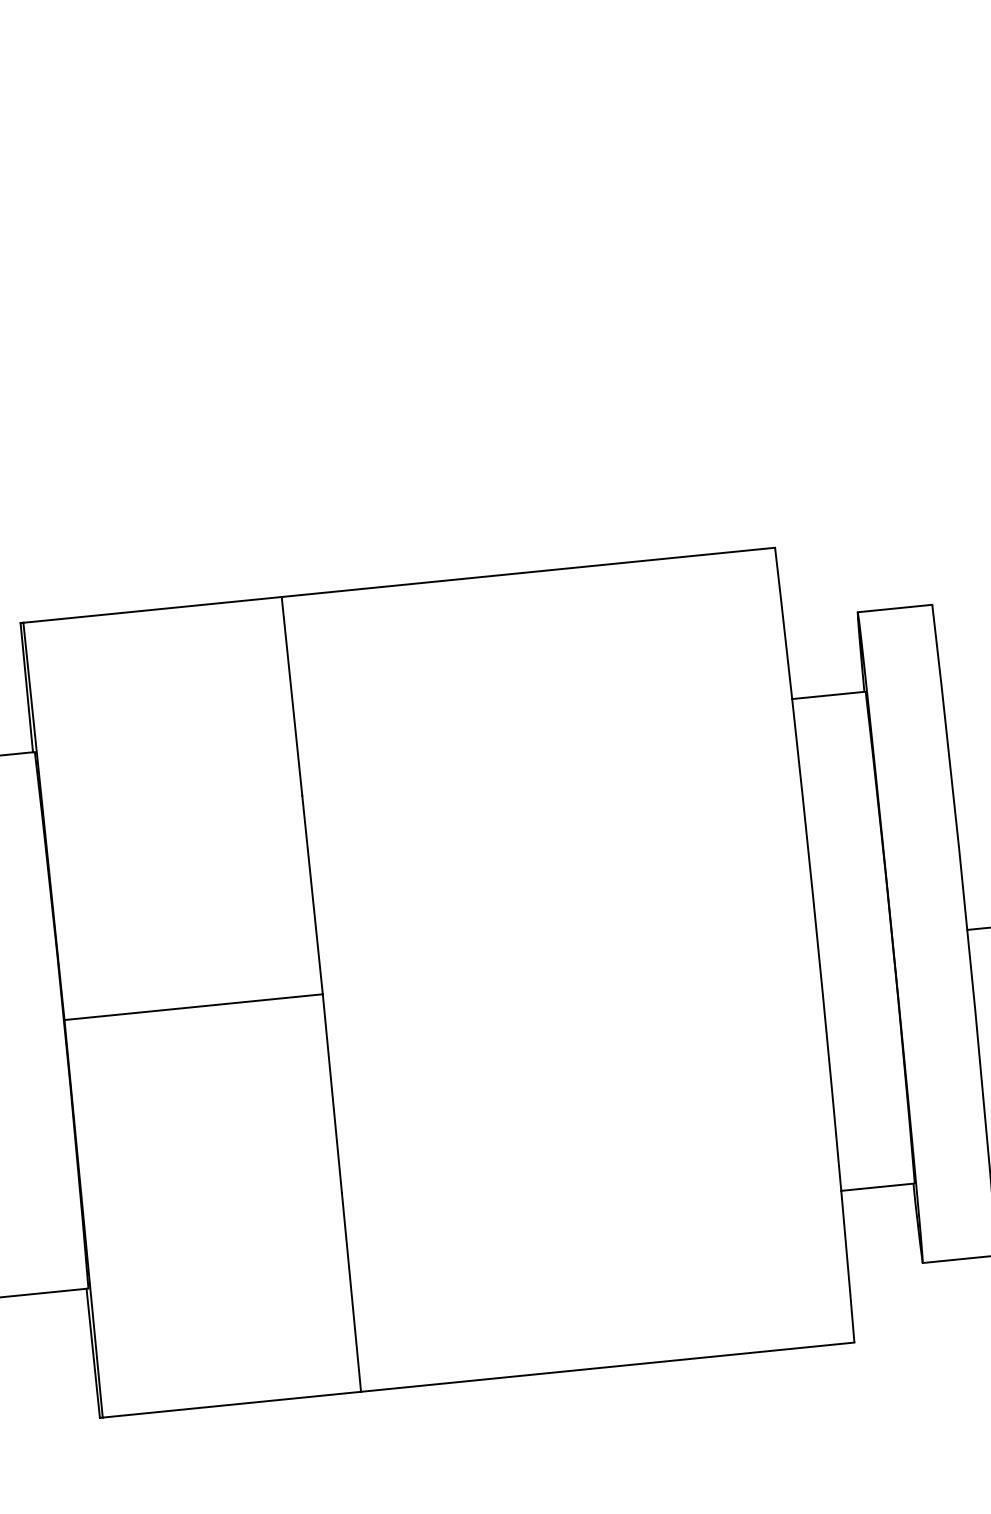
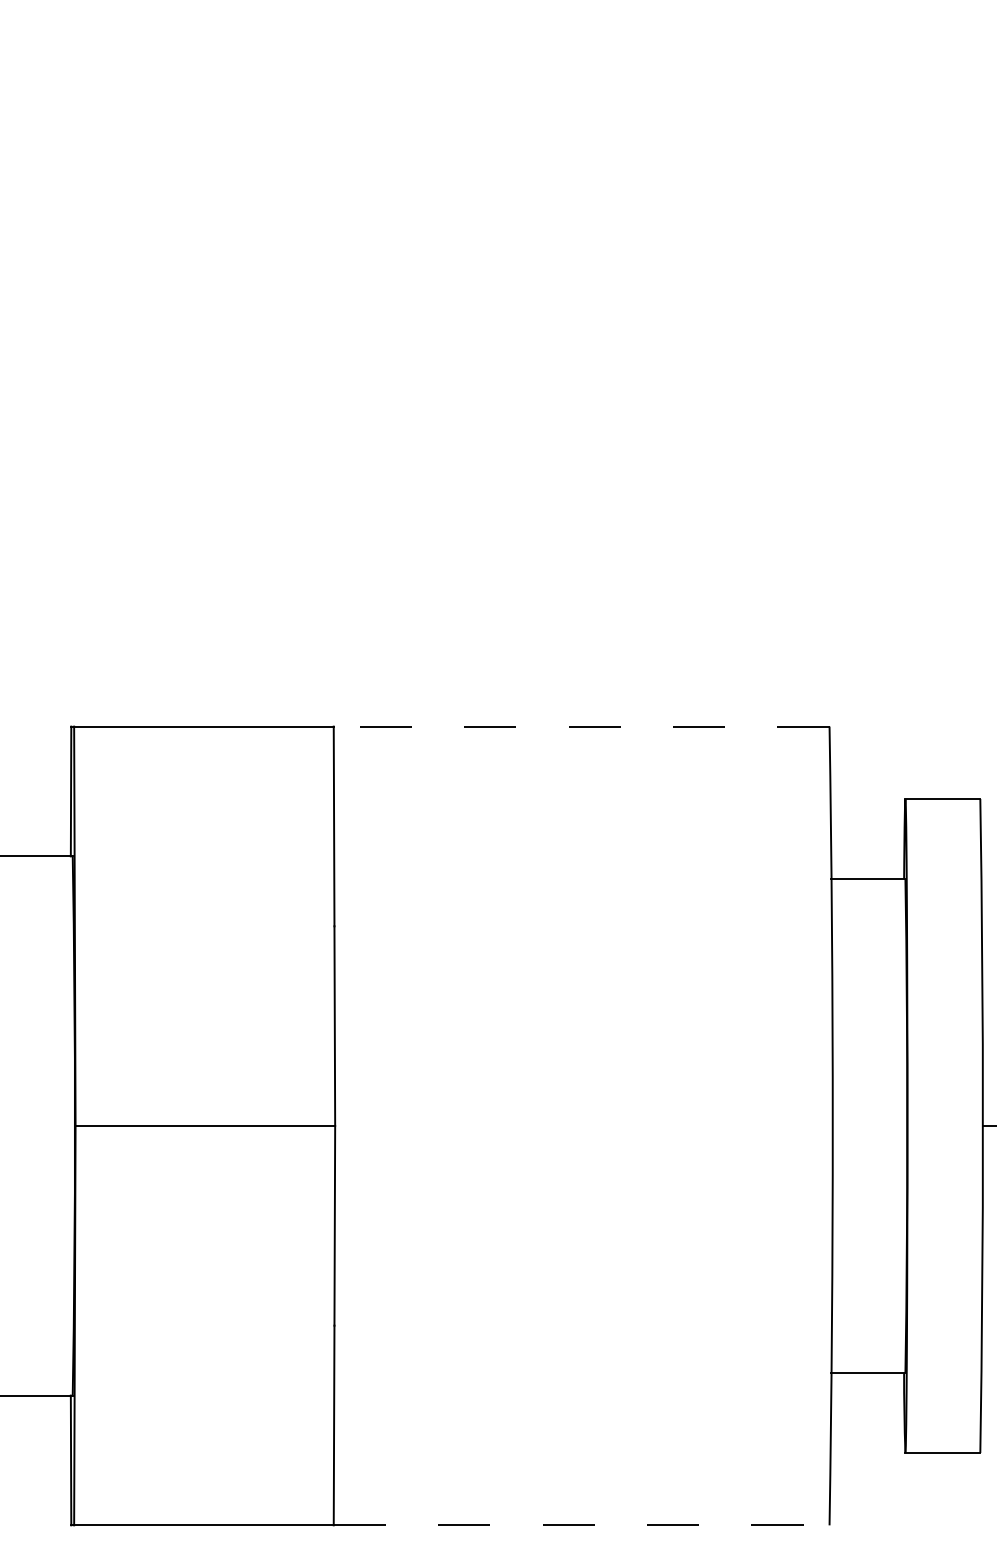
line: (528, 572) -> (581, 726), solid -> dashed
line: (607, 1367) -> (581, 1525), solid -> dashed

